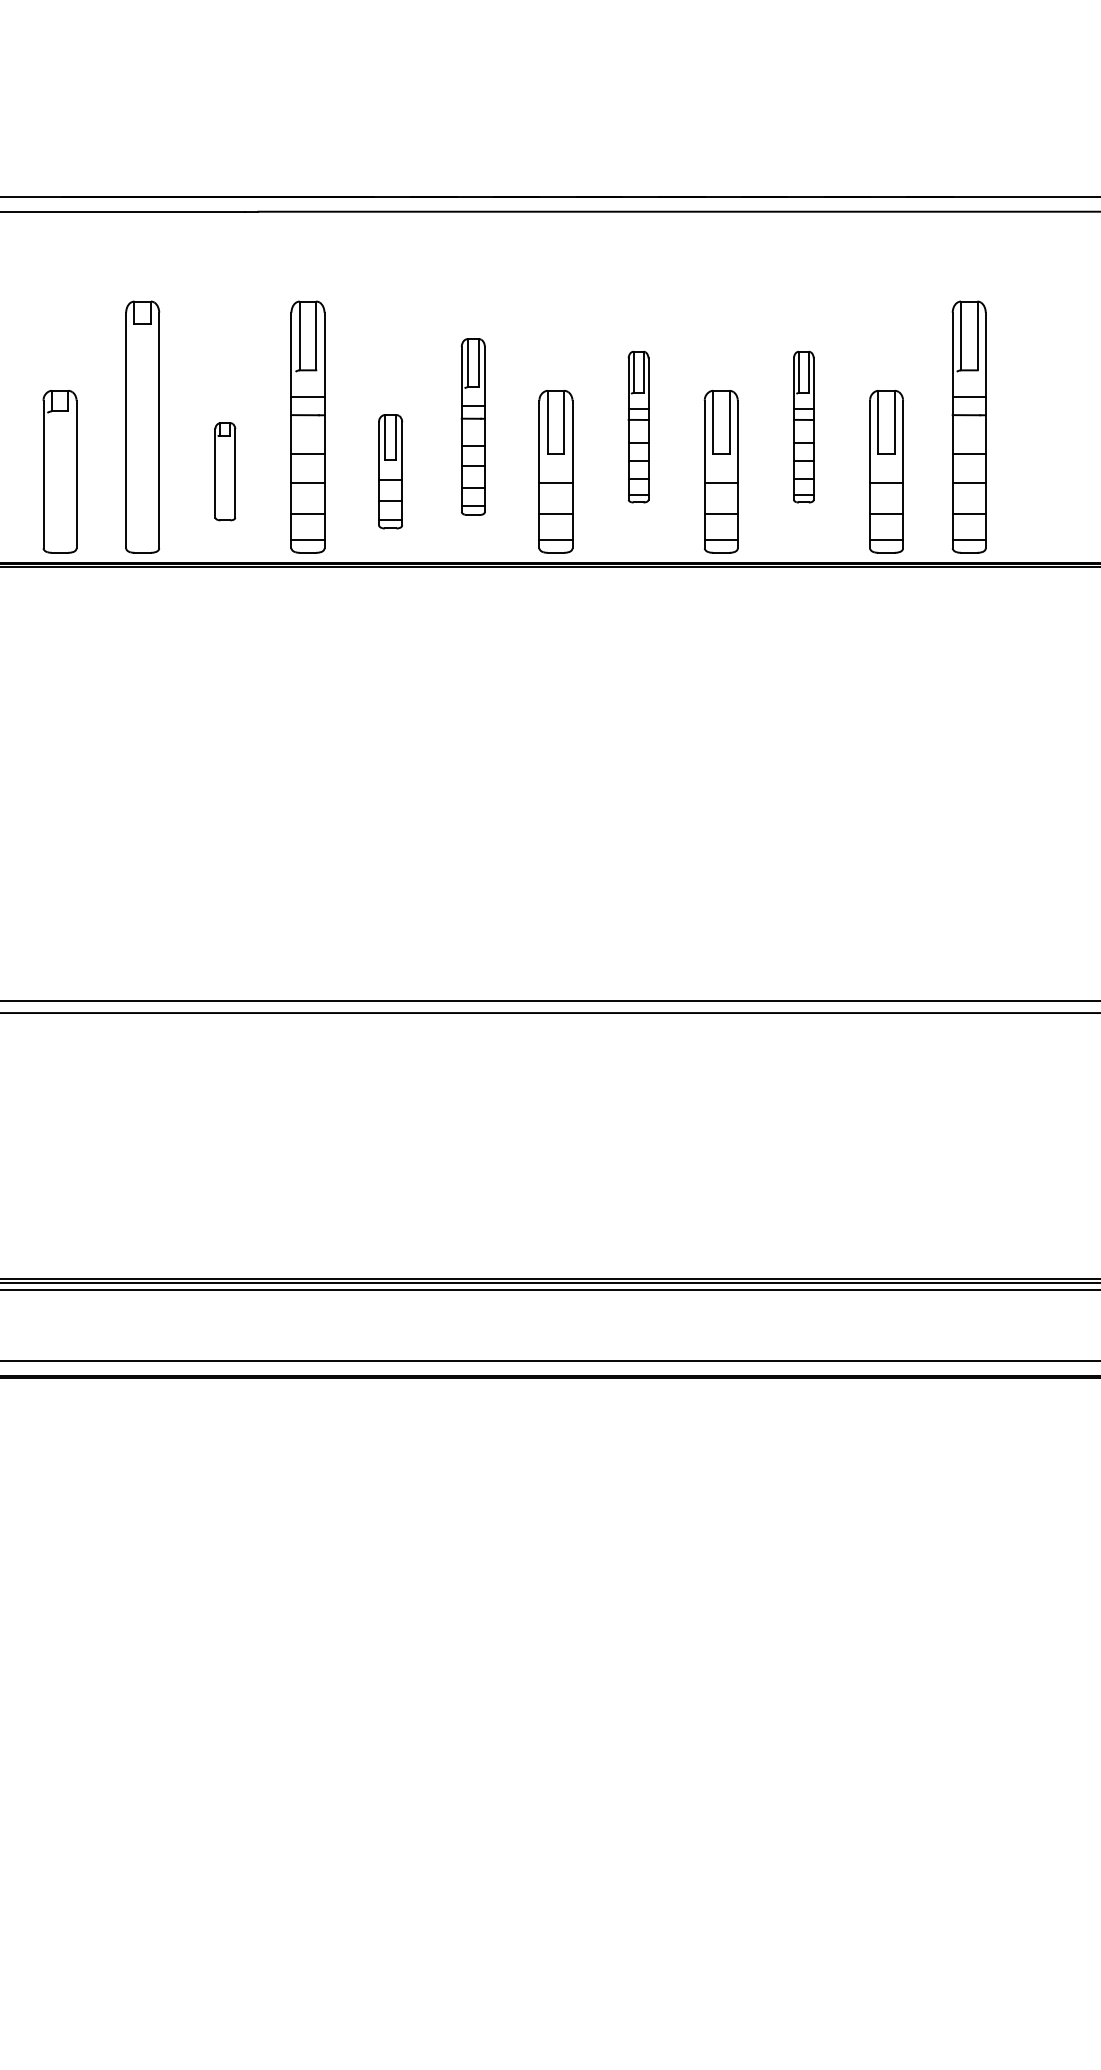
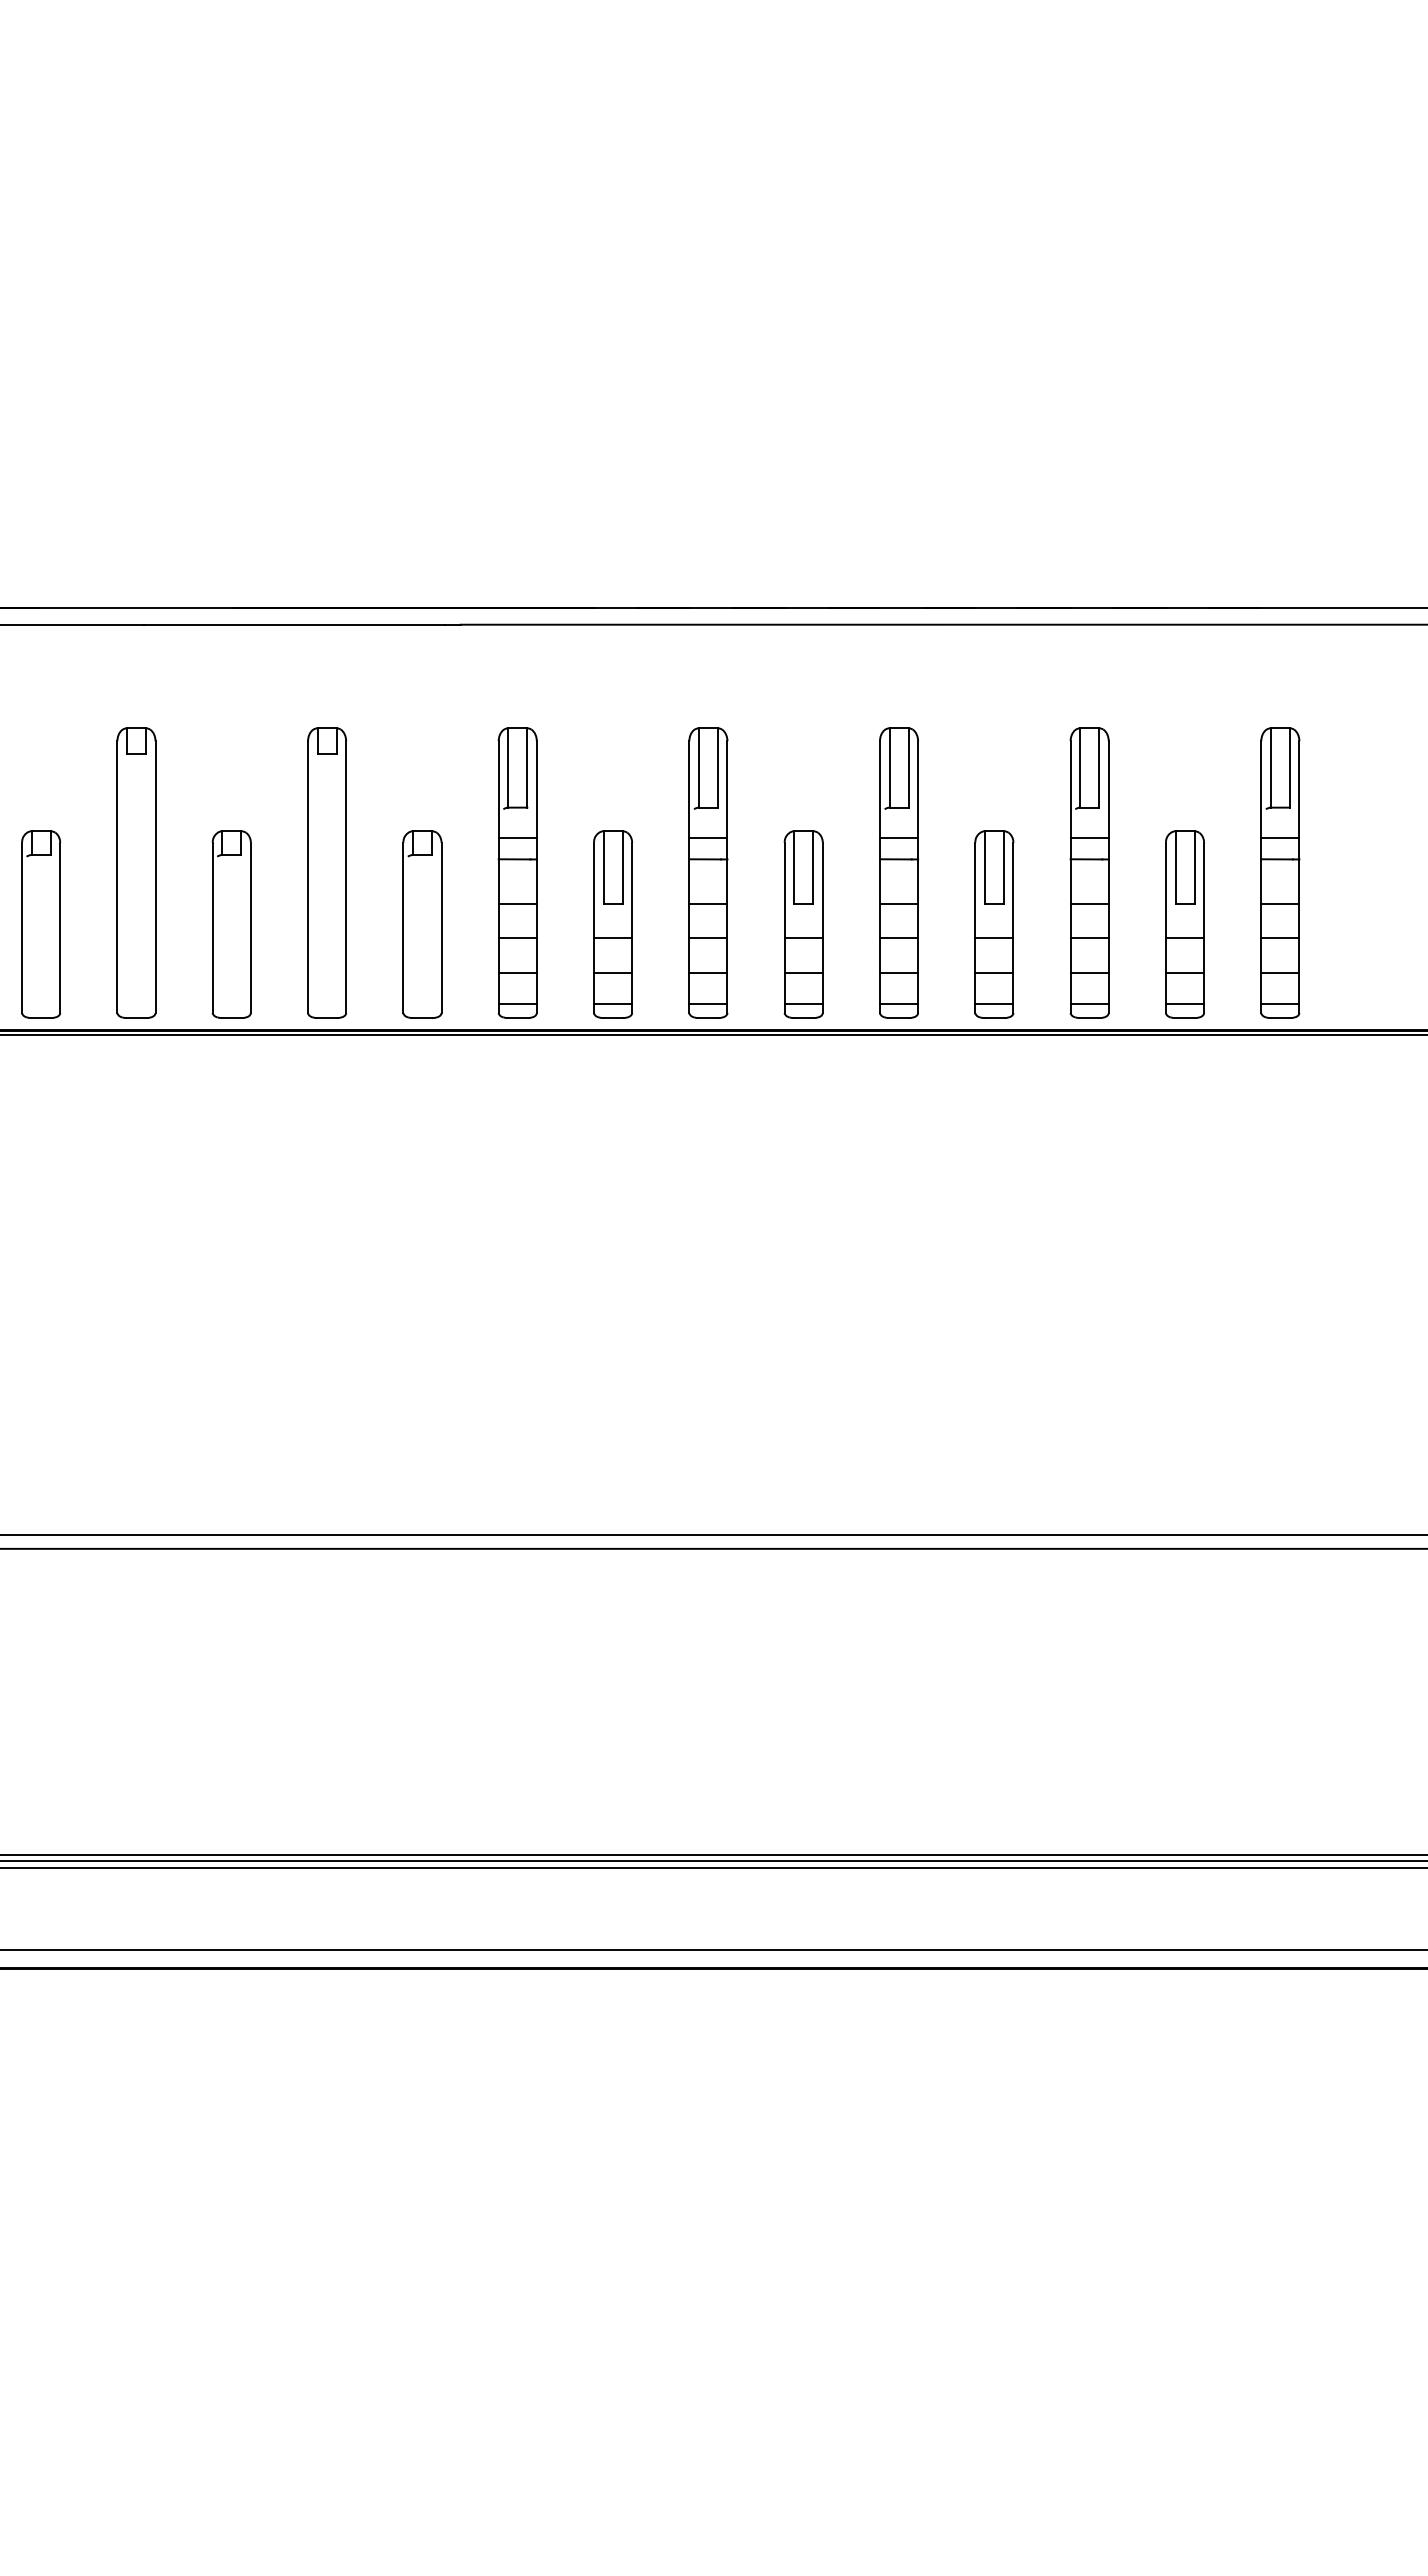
part: (473, 426) -> (708, 872), size x1.43
part: (638, 426) -> (898, 872), size x1.67
part: (803, 426) -> (1089, 872), size x1.67
part: (225, 471) -> (422, 924), size x1.67
part: (390, 471) -> (612, 924), size x1.43

